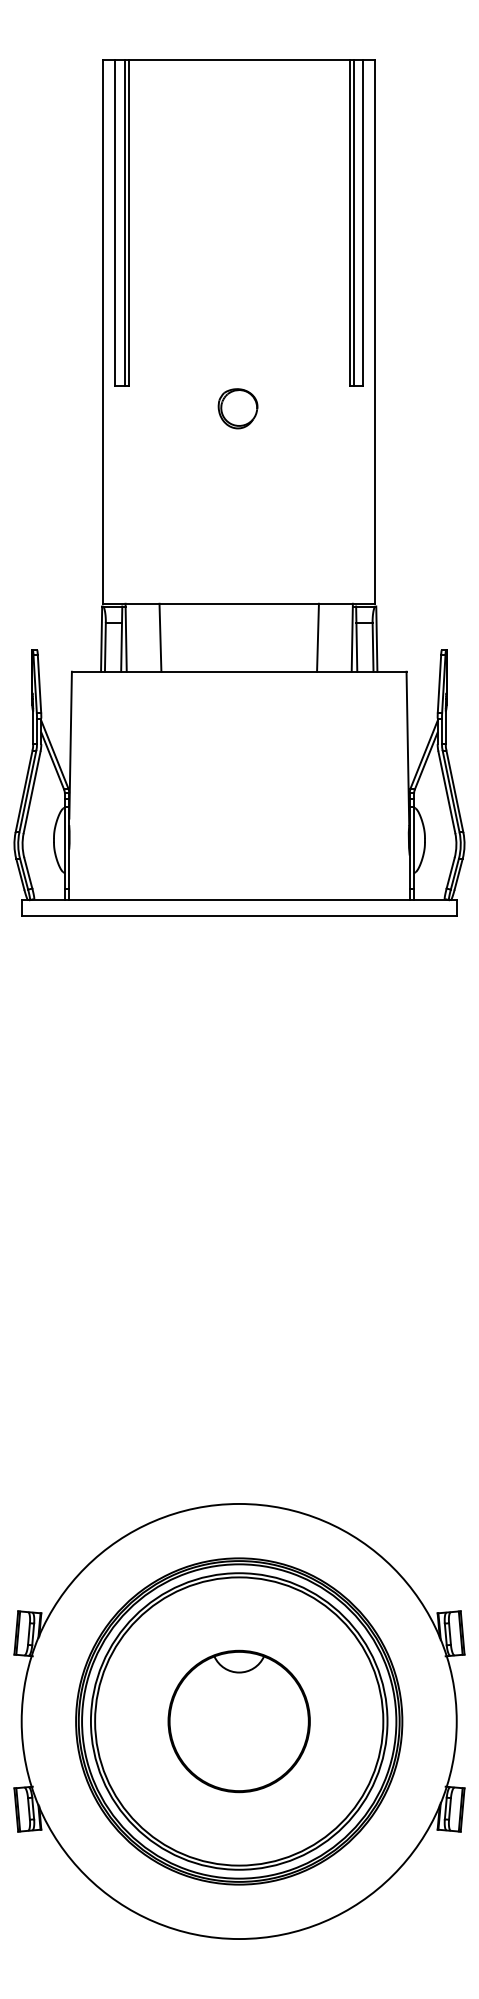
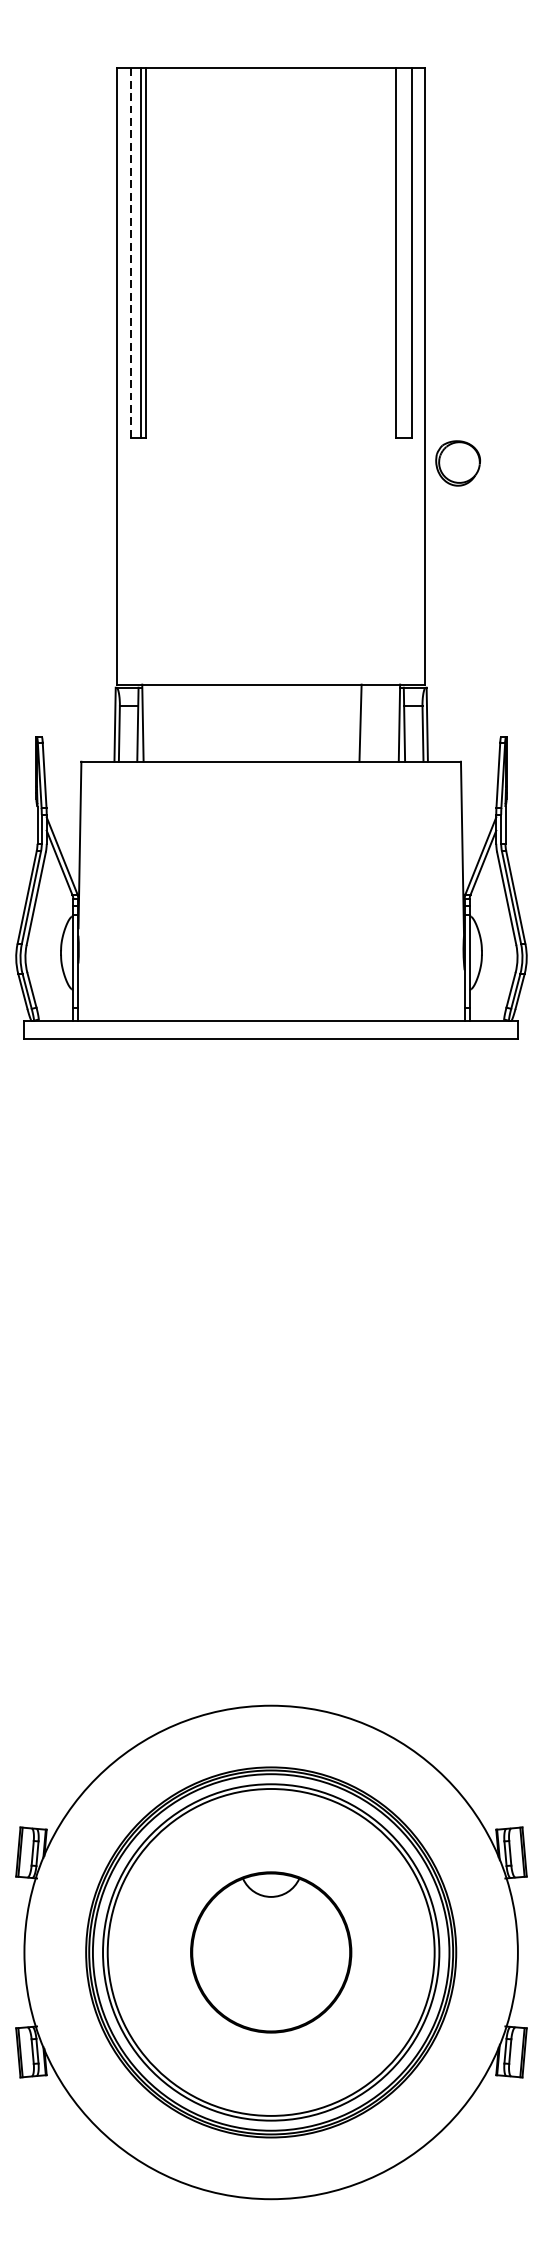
line: (115, 222) -> (130, 252), solid -> dashed
line: (353, 222) -> (400, 252), removed
part: (237, 408) -> (457, 463), moved
line: (160, 637) -> (181, 722), removed

